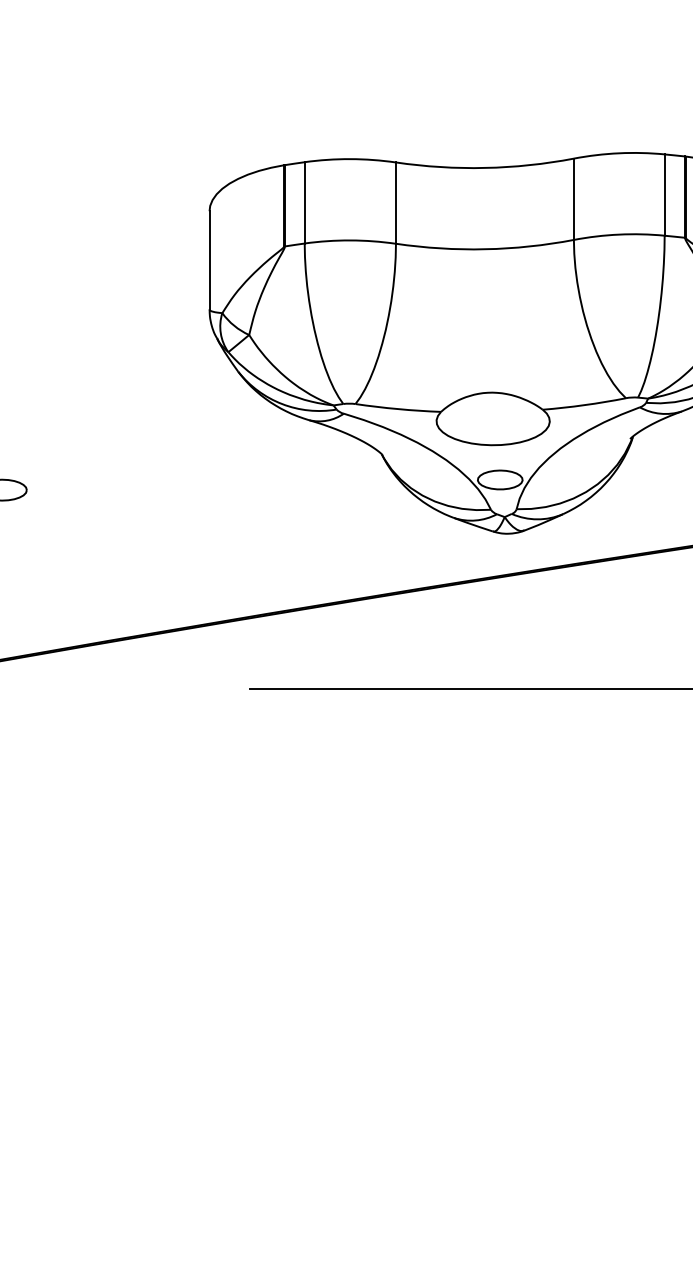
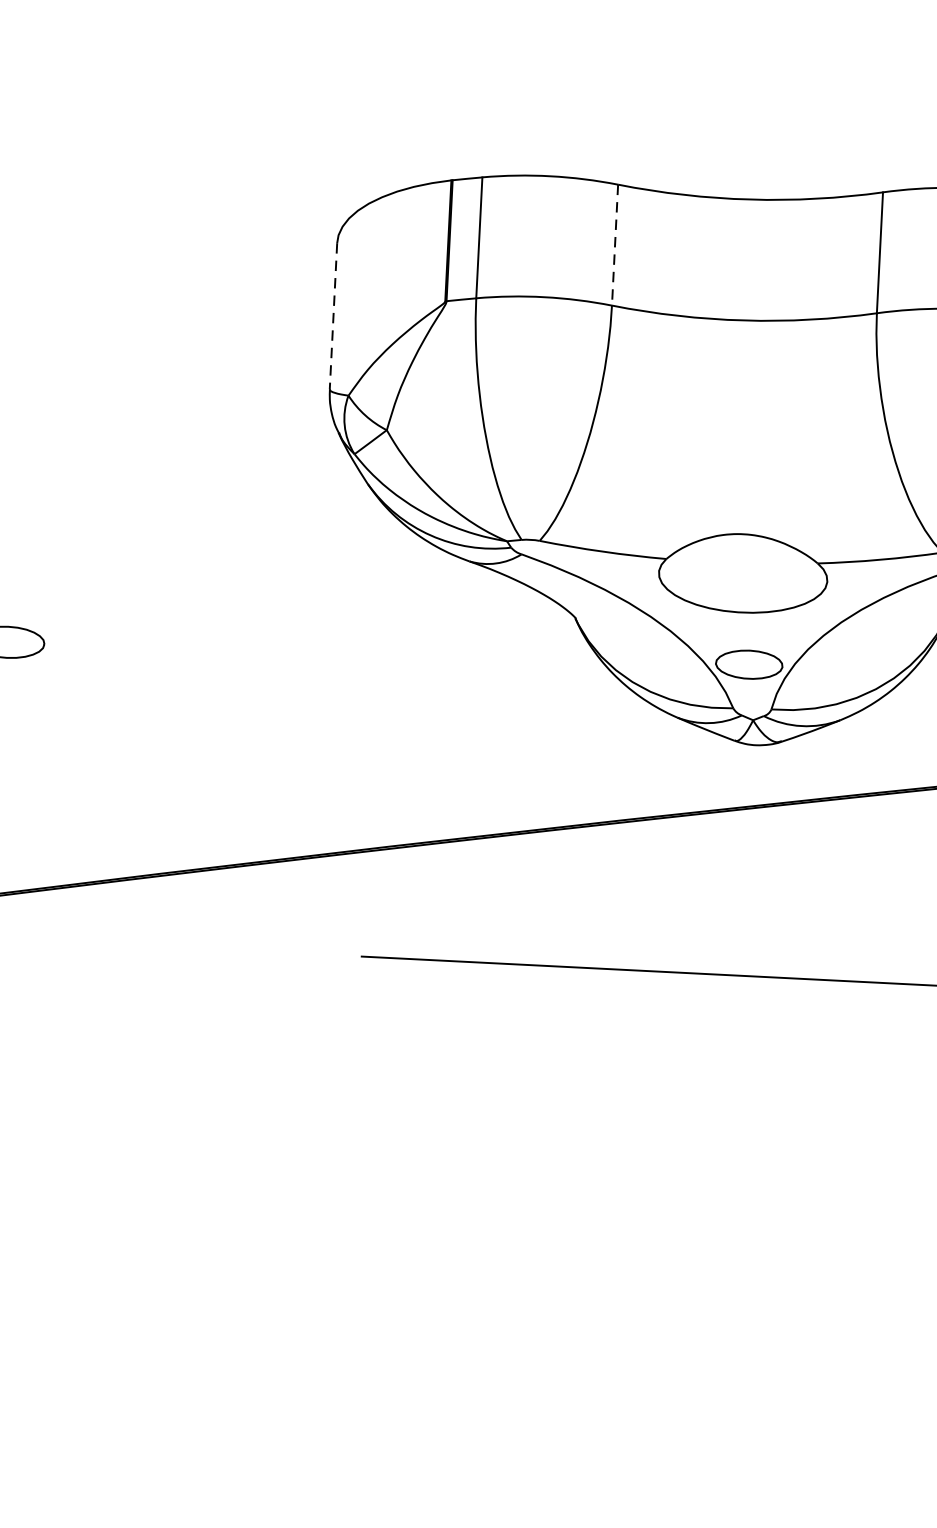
line: (395, 203) -> (614, 245), solid -> dashed
line: (209, 260) -> (333, 316), solid -> dashed

